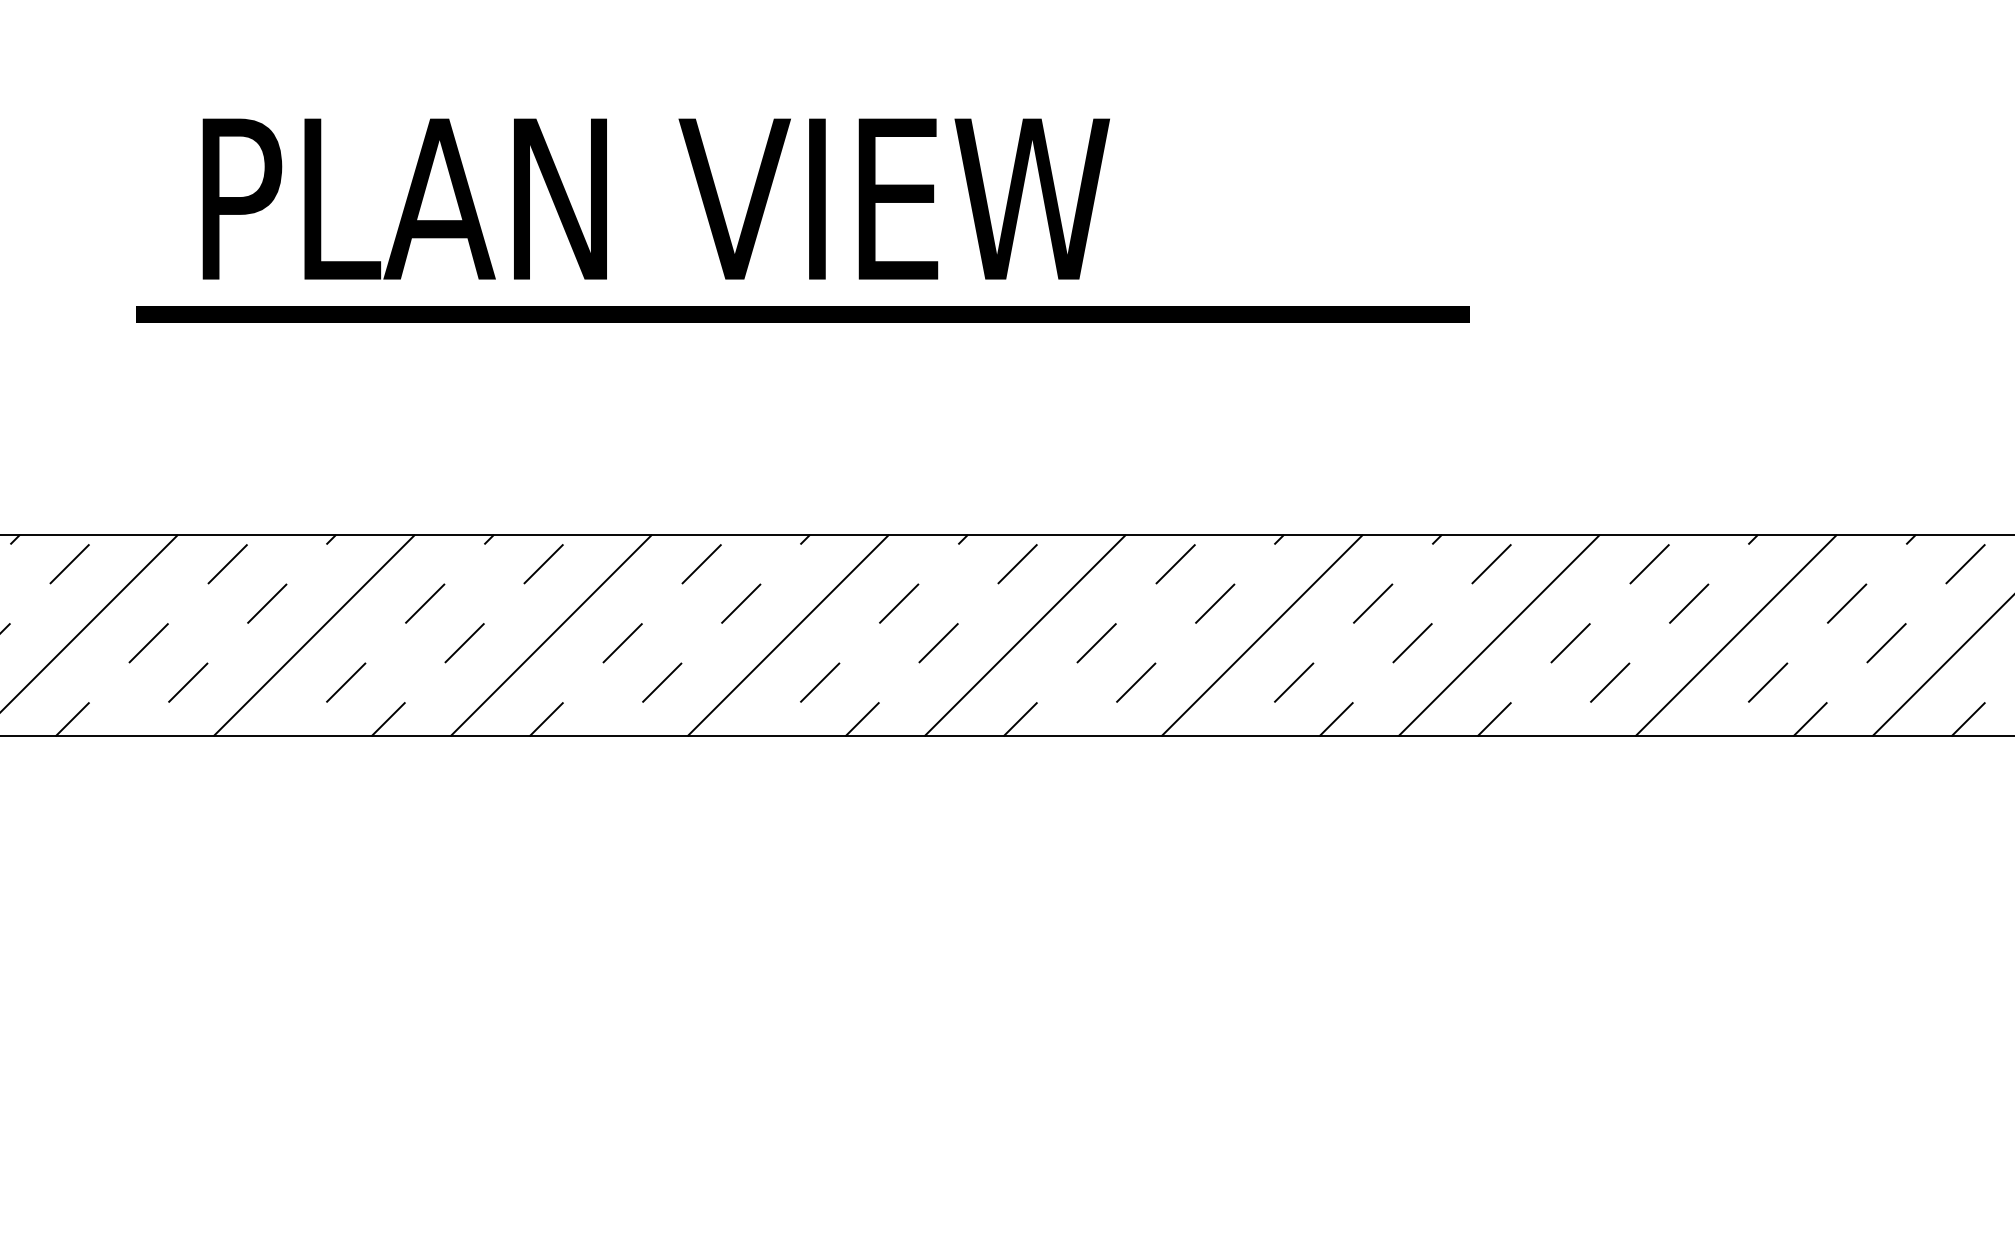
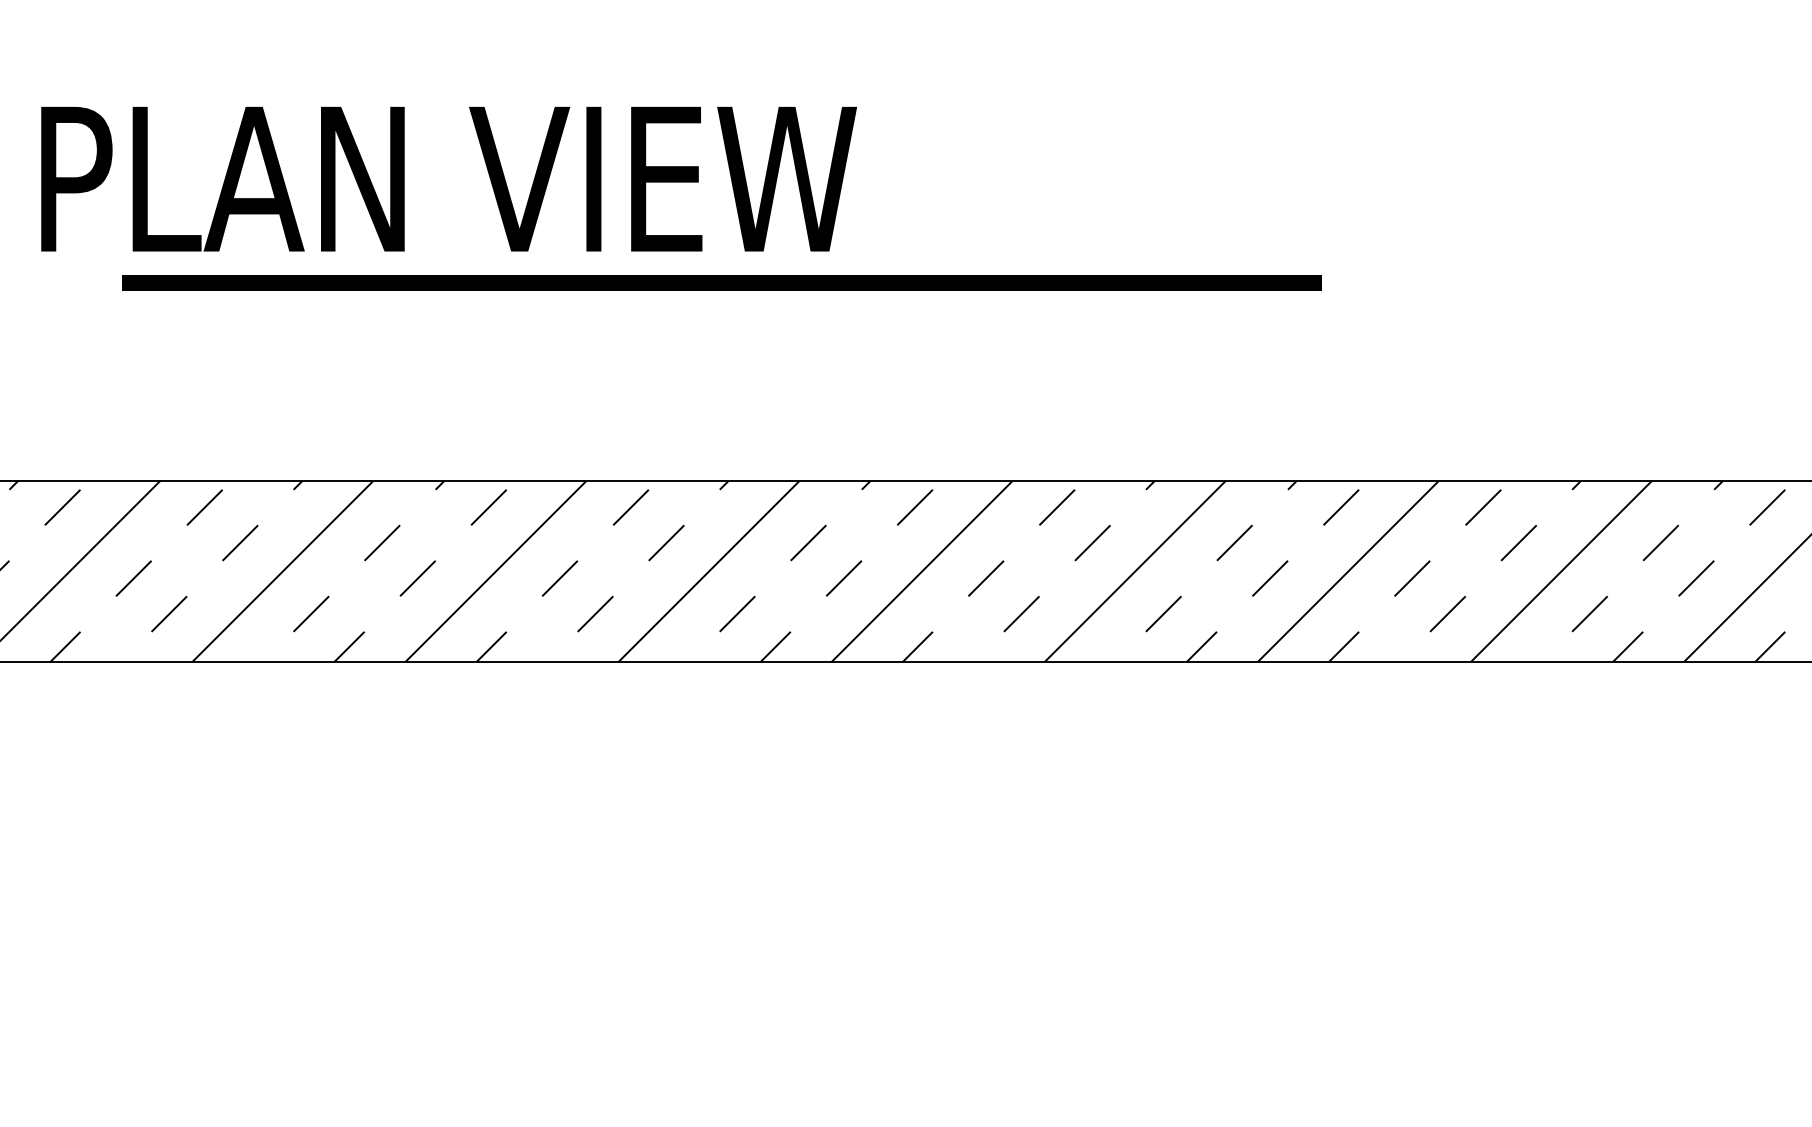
text: (655, 198) -> (448, 178), moved

